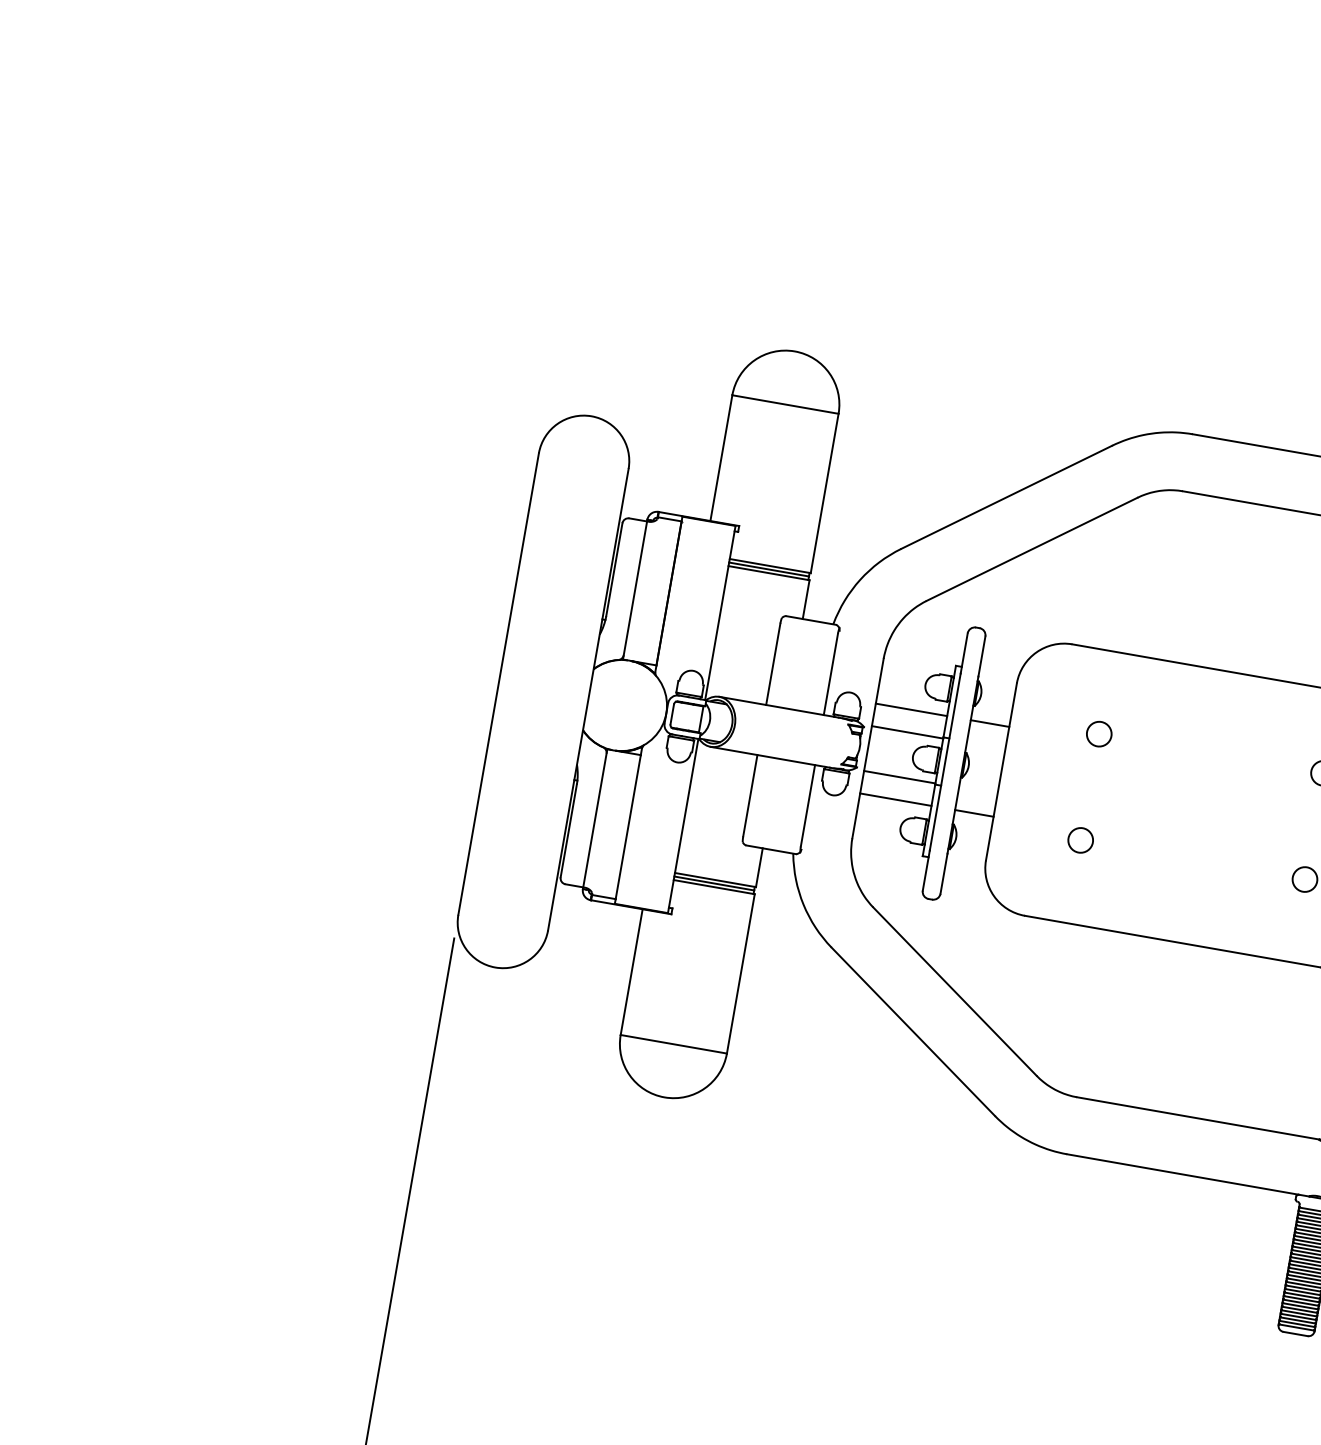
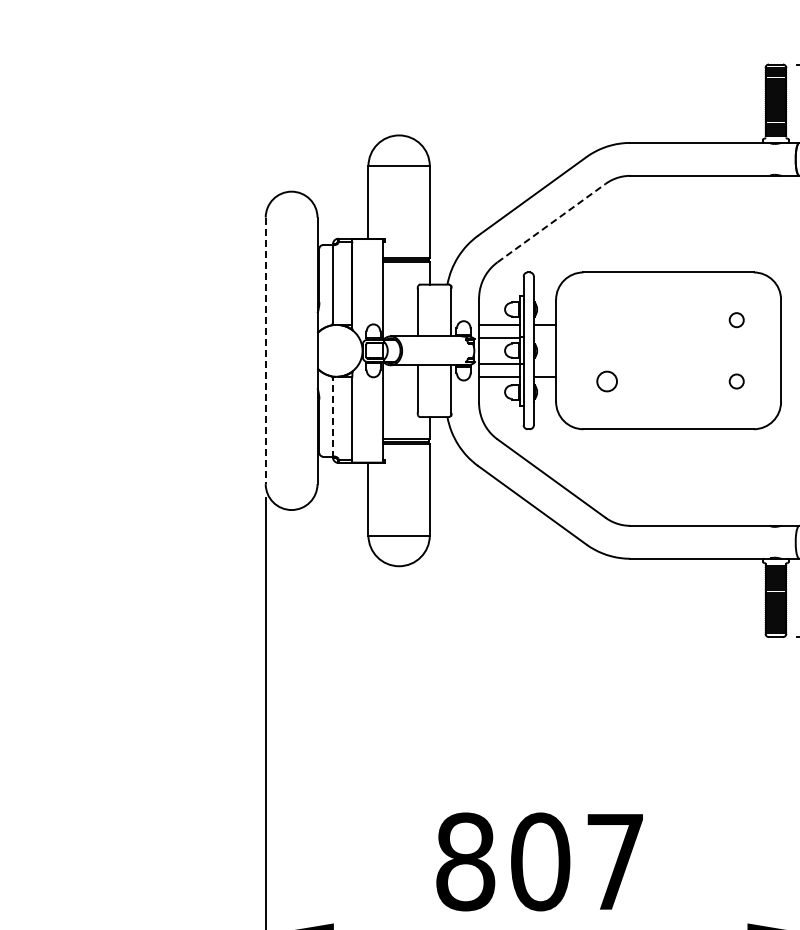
line: (1031, 549) -> (551, 223), solid -> dashed
line: (498, 685) -> (265, 351), solid -> dashed
circle: (1099, 734) -> (607, 320), removed
line: (596, 818) -> (333, 416), solid -> dashed
circle: (1081, 840) -> (607, 381), size x1.4

